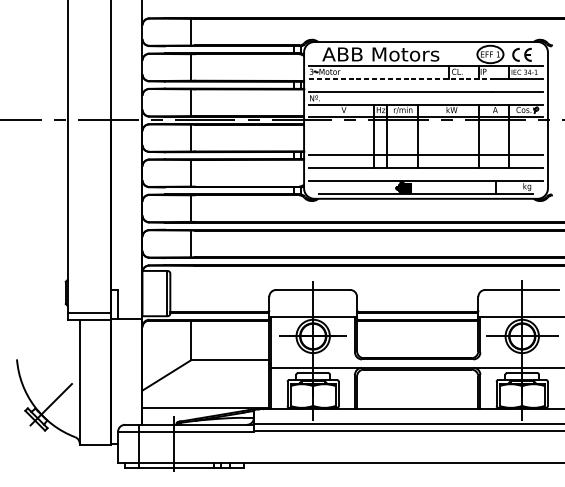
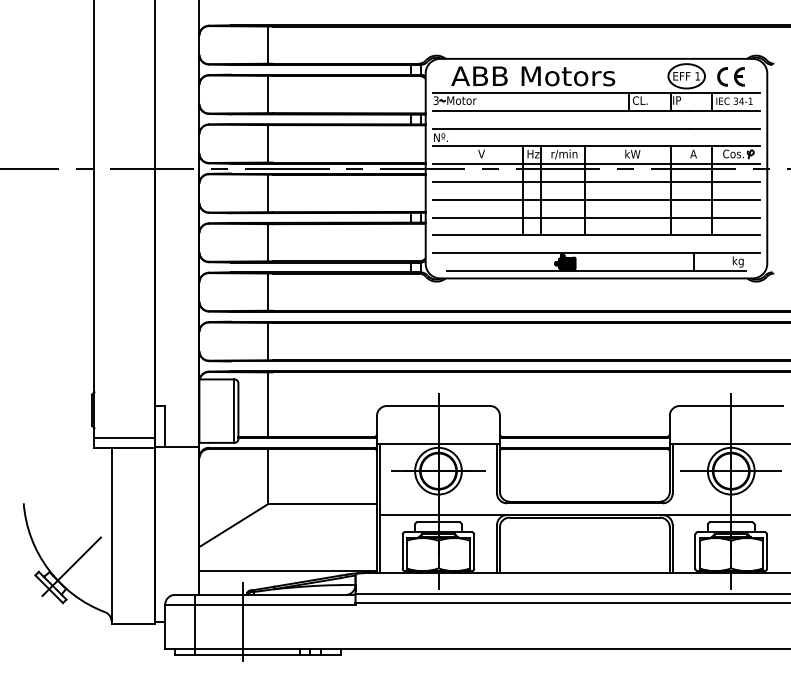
line: (401, 78) -> (561, 110), dashed -> solid
line: (426, 130) -> (596, 182), added
line: (426, 142) -> (596, 199), added
line: (191, 288) -> (267, 404), added

